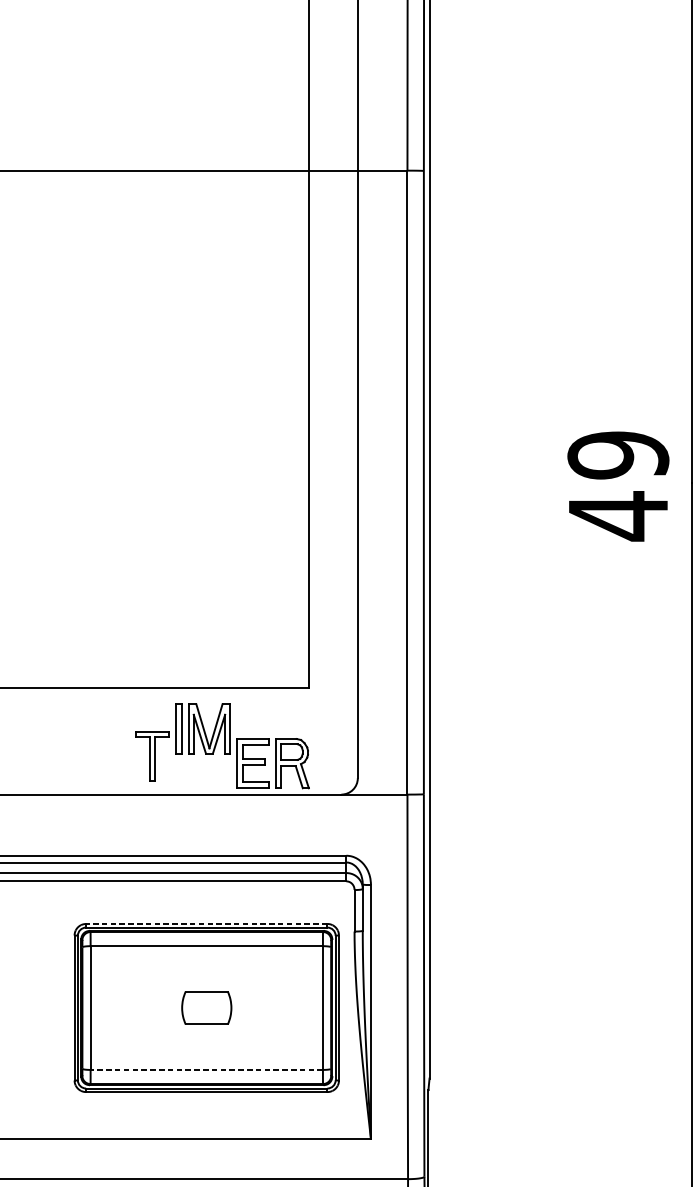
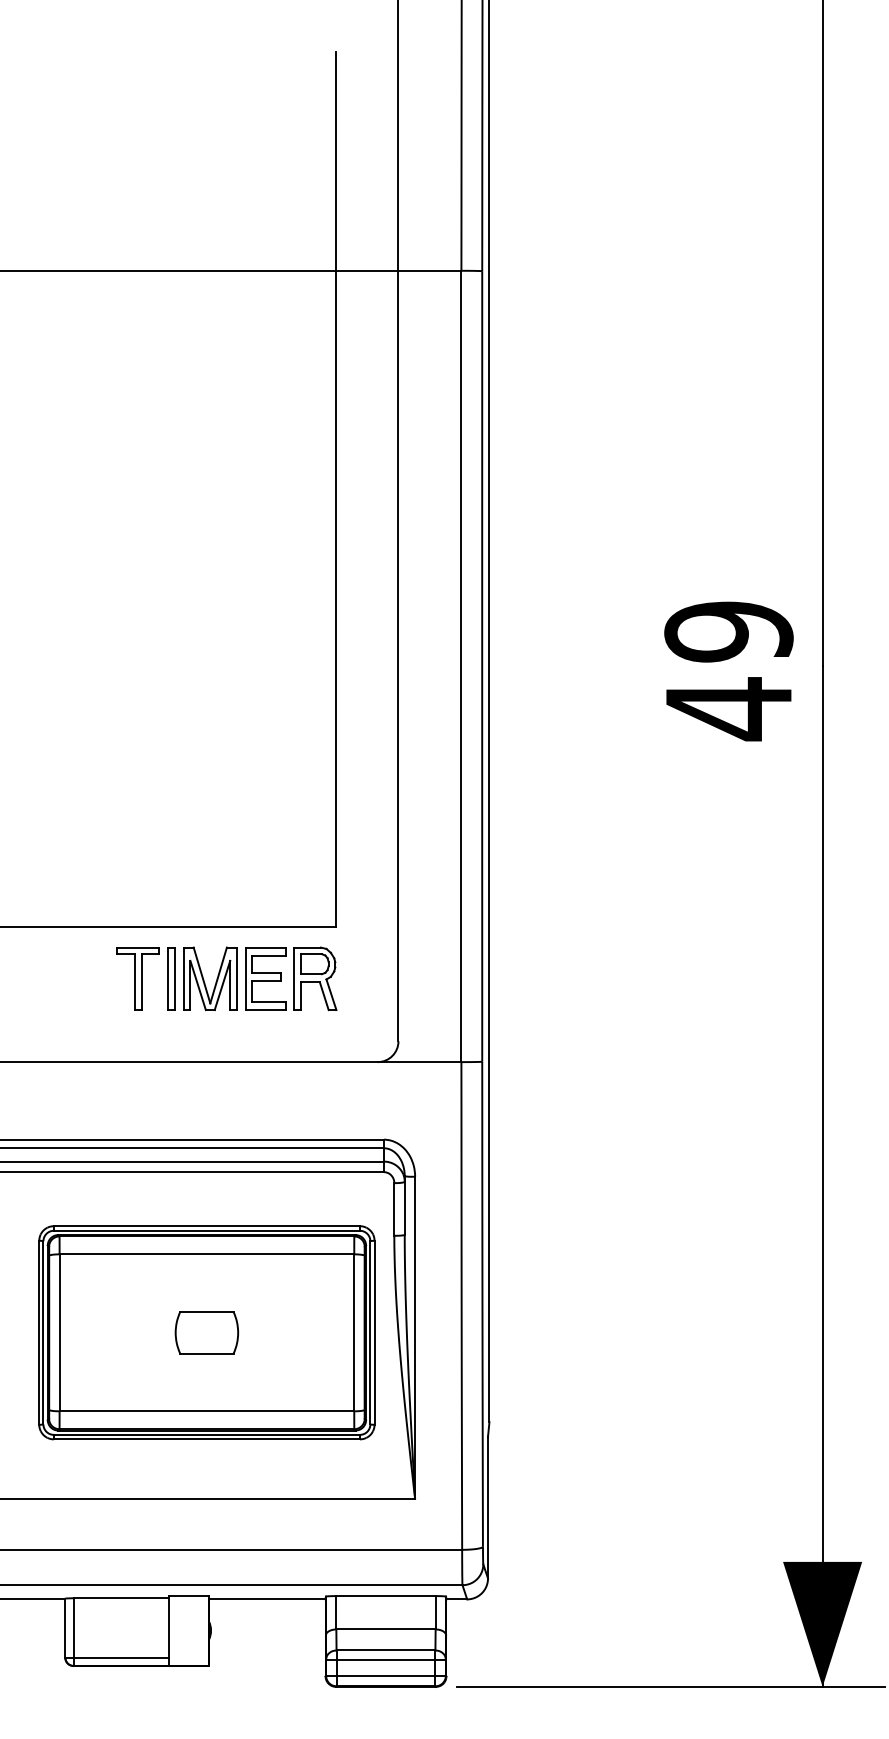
part: (152, 756) -> (137, 978), moved
part: (273, 763) -> (291, 978), moved
line: (206, 924) -> (206, 1226), dashed -> solid
line: (206, 1070) -> (206, 1411), dashed -> solid

